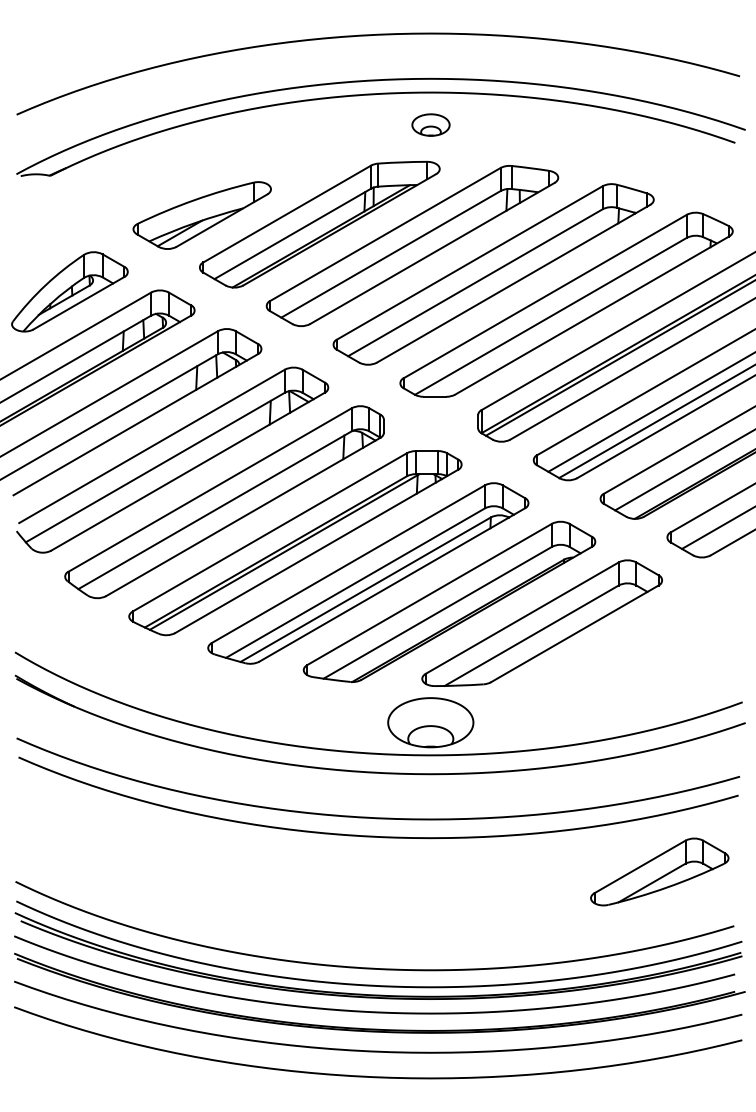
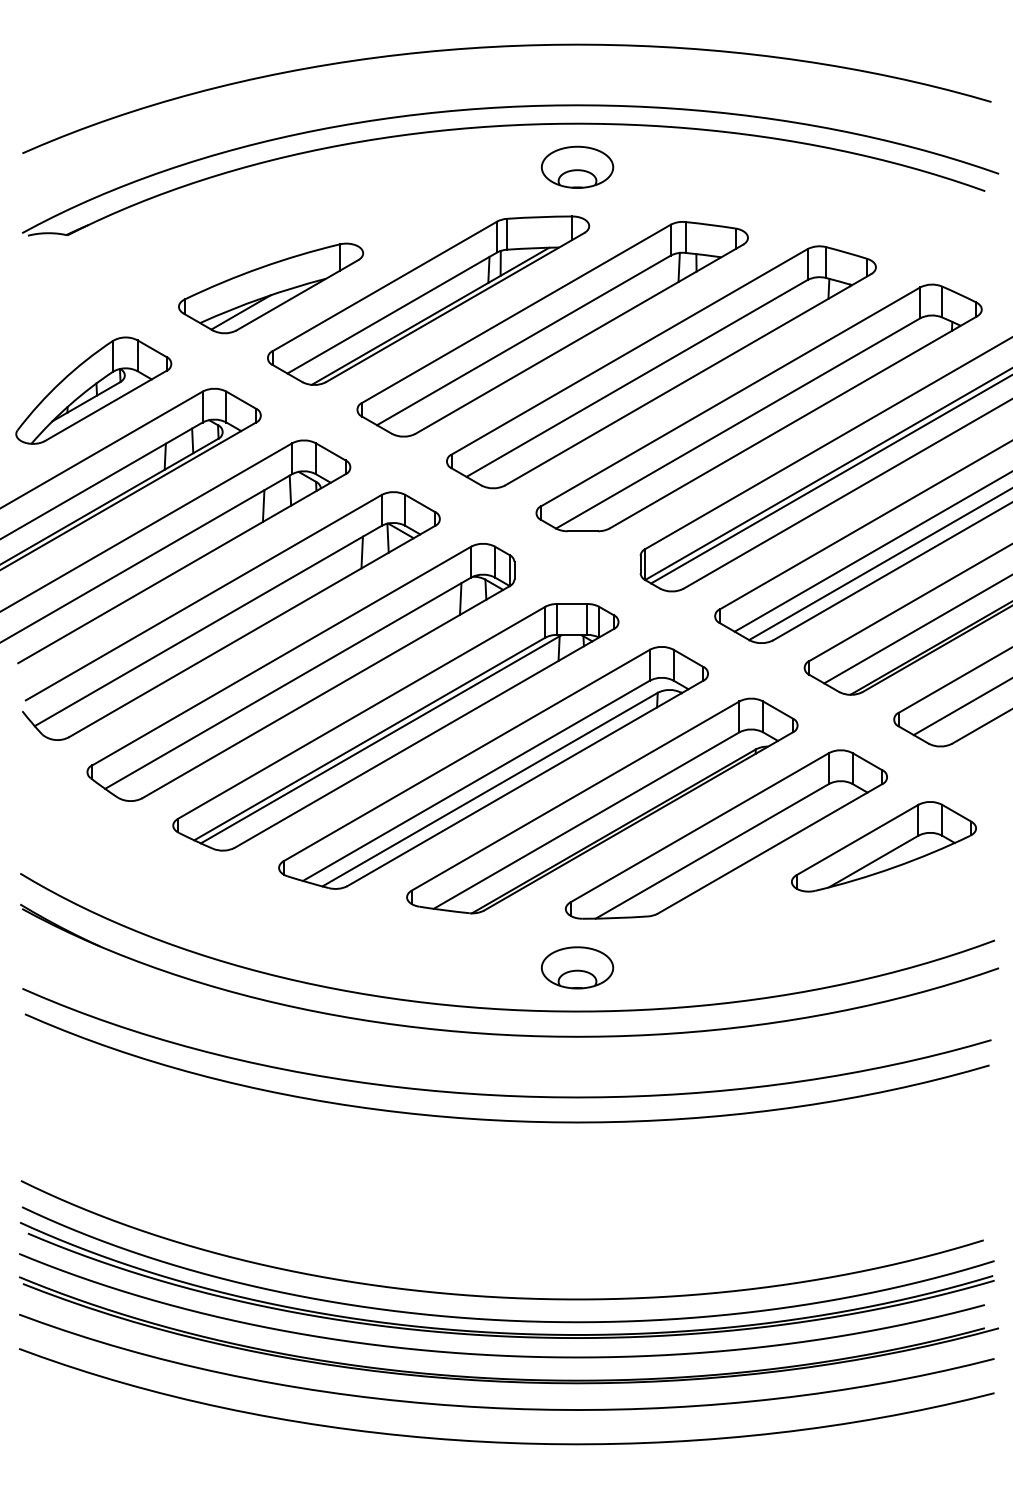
part: (431, 124) -> (577, 166), size x1.43
part: (431, 722) -> (577, 967), size x0.62
part: (659, 871) -> (883, 846), moved

